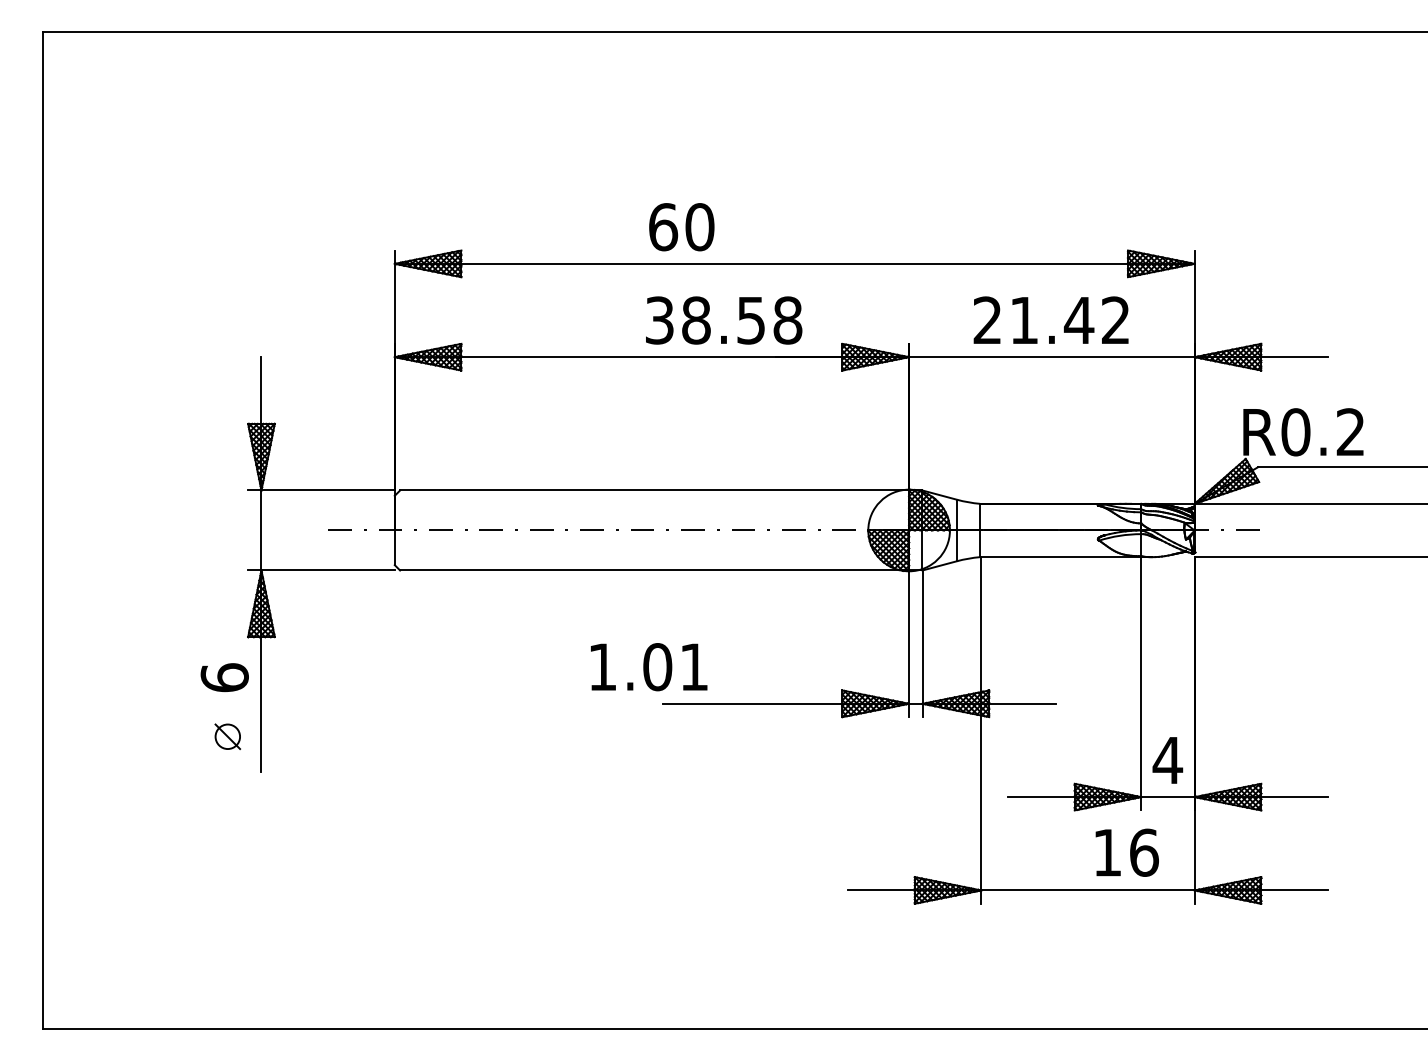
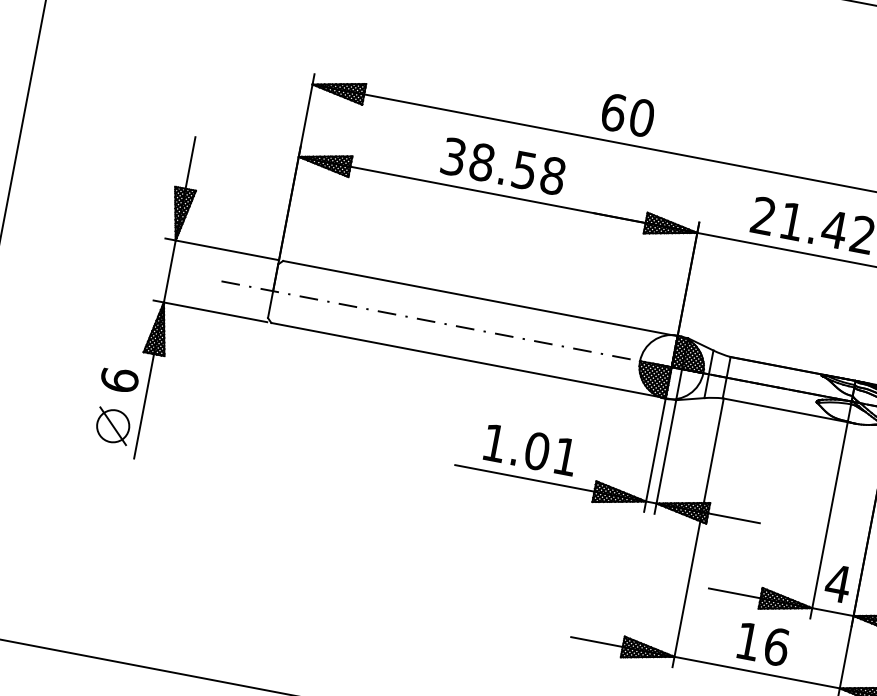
text: (681, 227) -> (627, 115), moved
text: (724, 320) -> (503, 166), moved
text: (649, 667) -> (530, 450), moved
part: (227, 736) -> (113, 426), size x1.67
text: (1126, 852) -> (762, 644), moved

